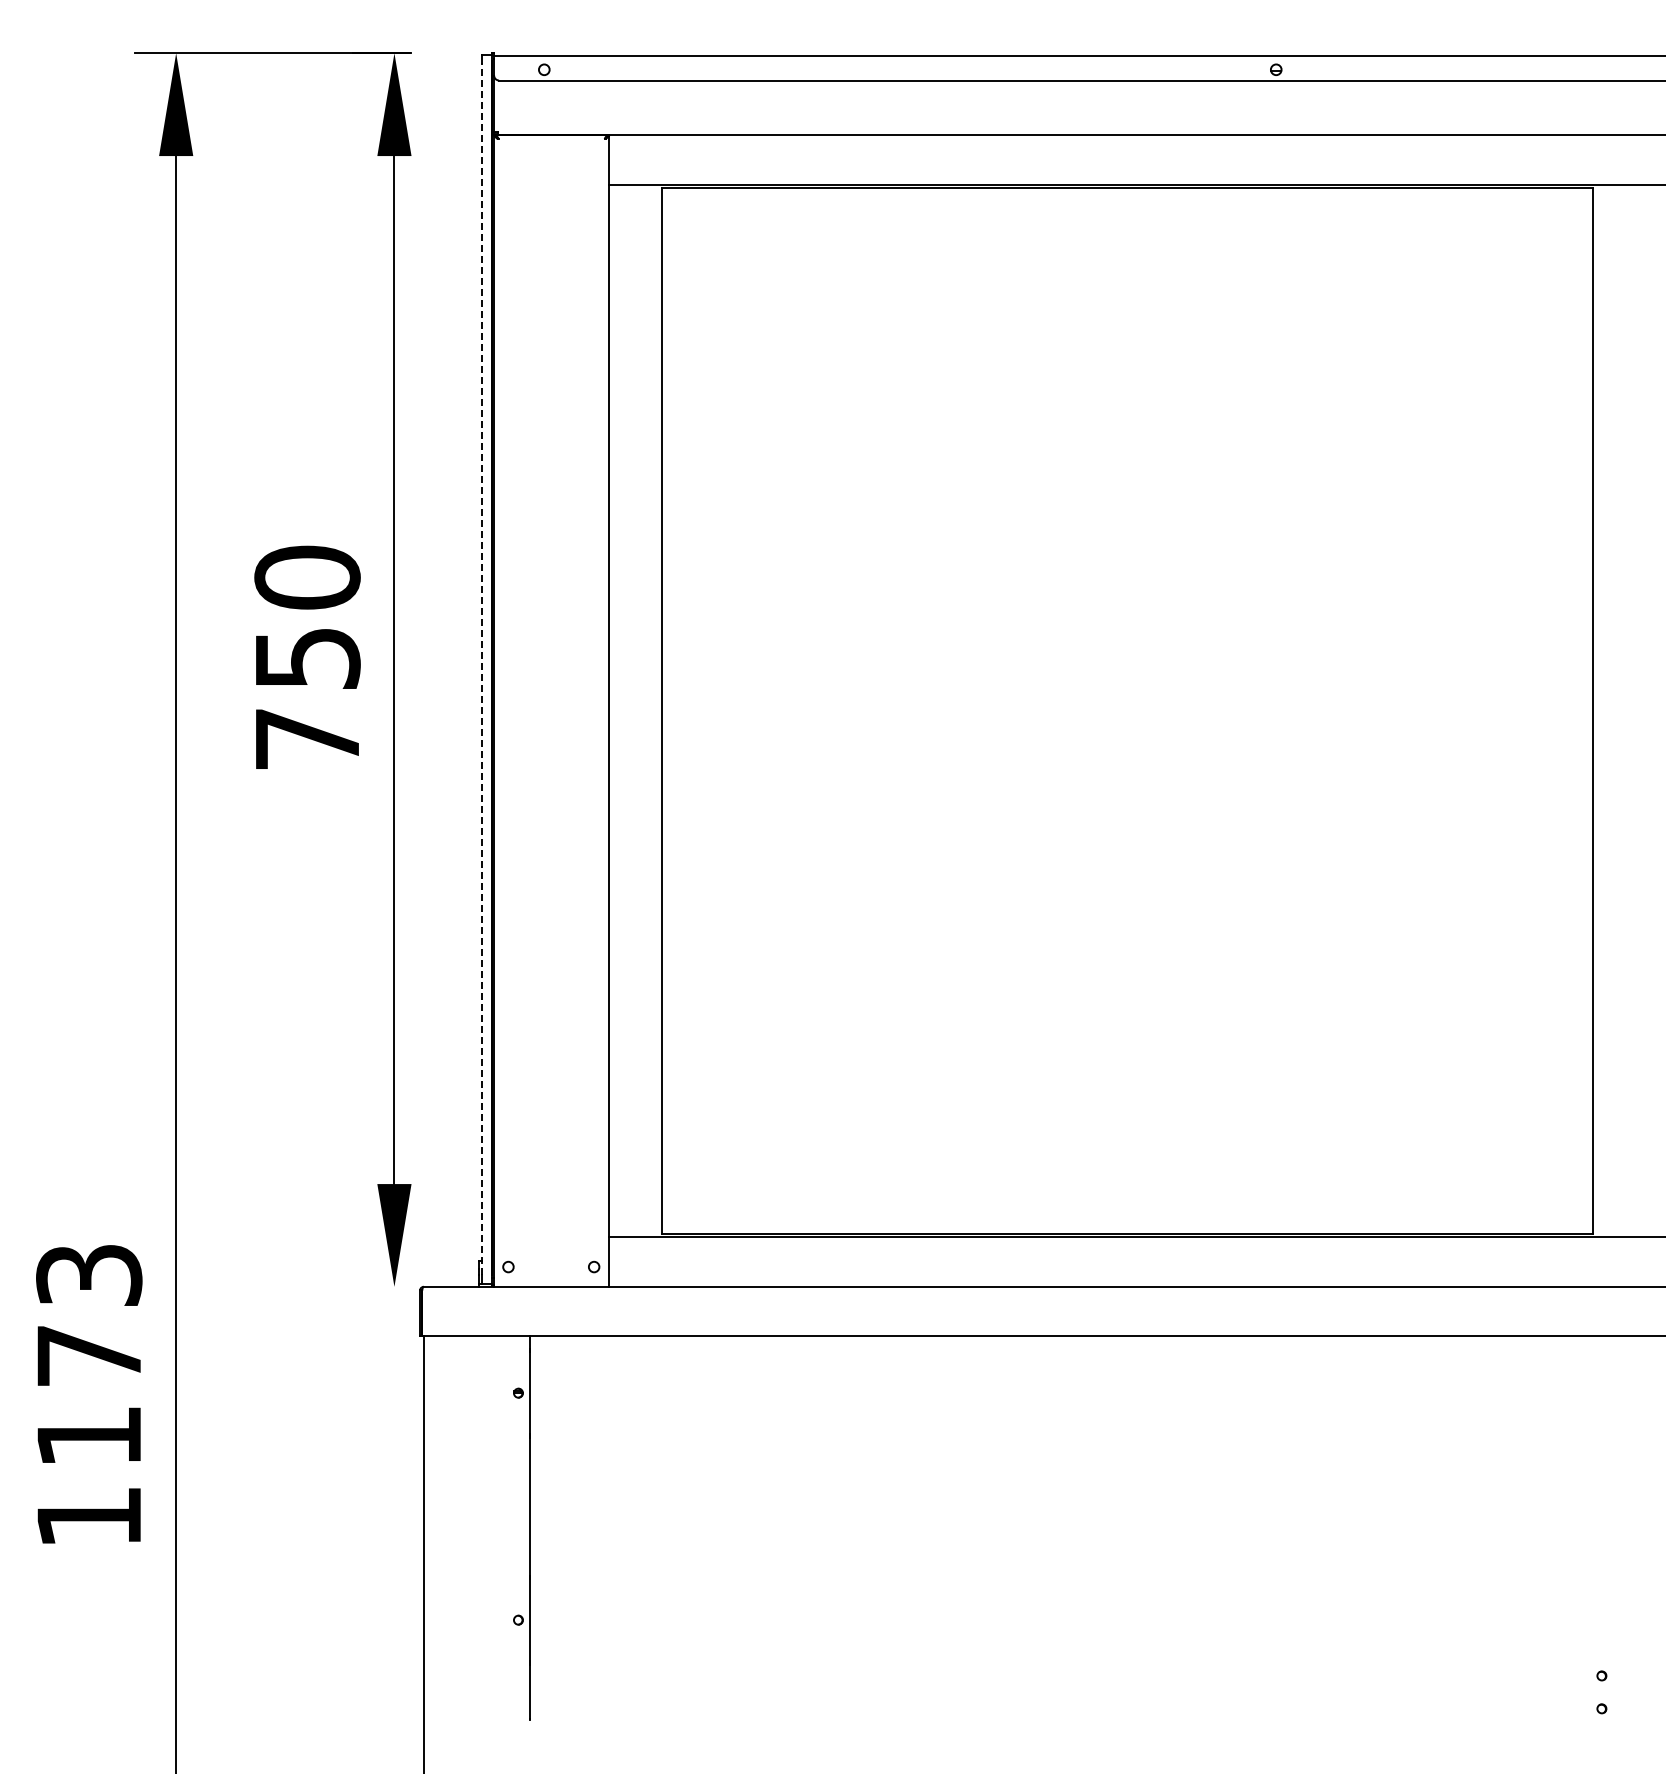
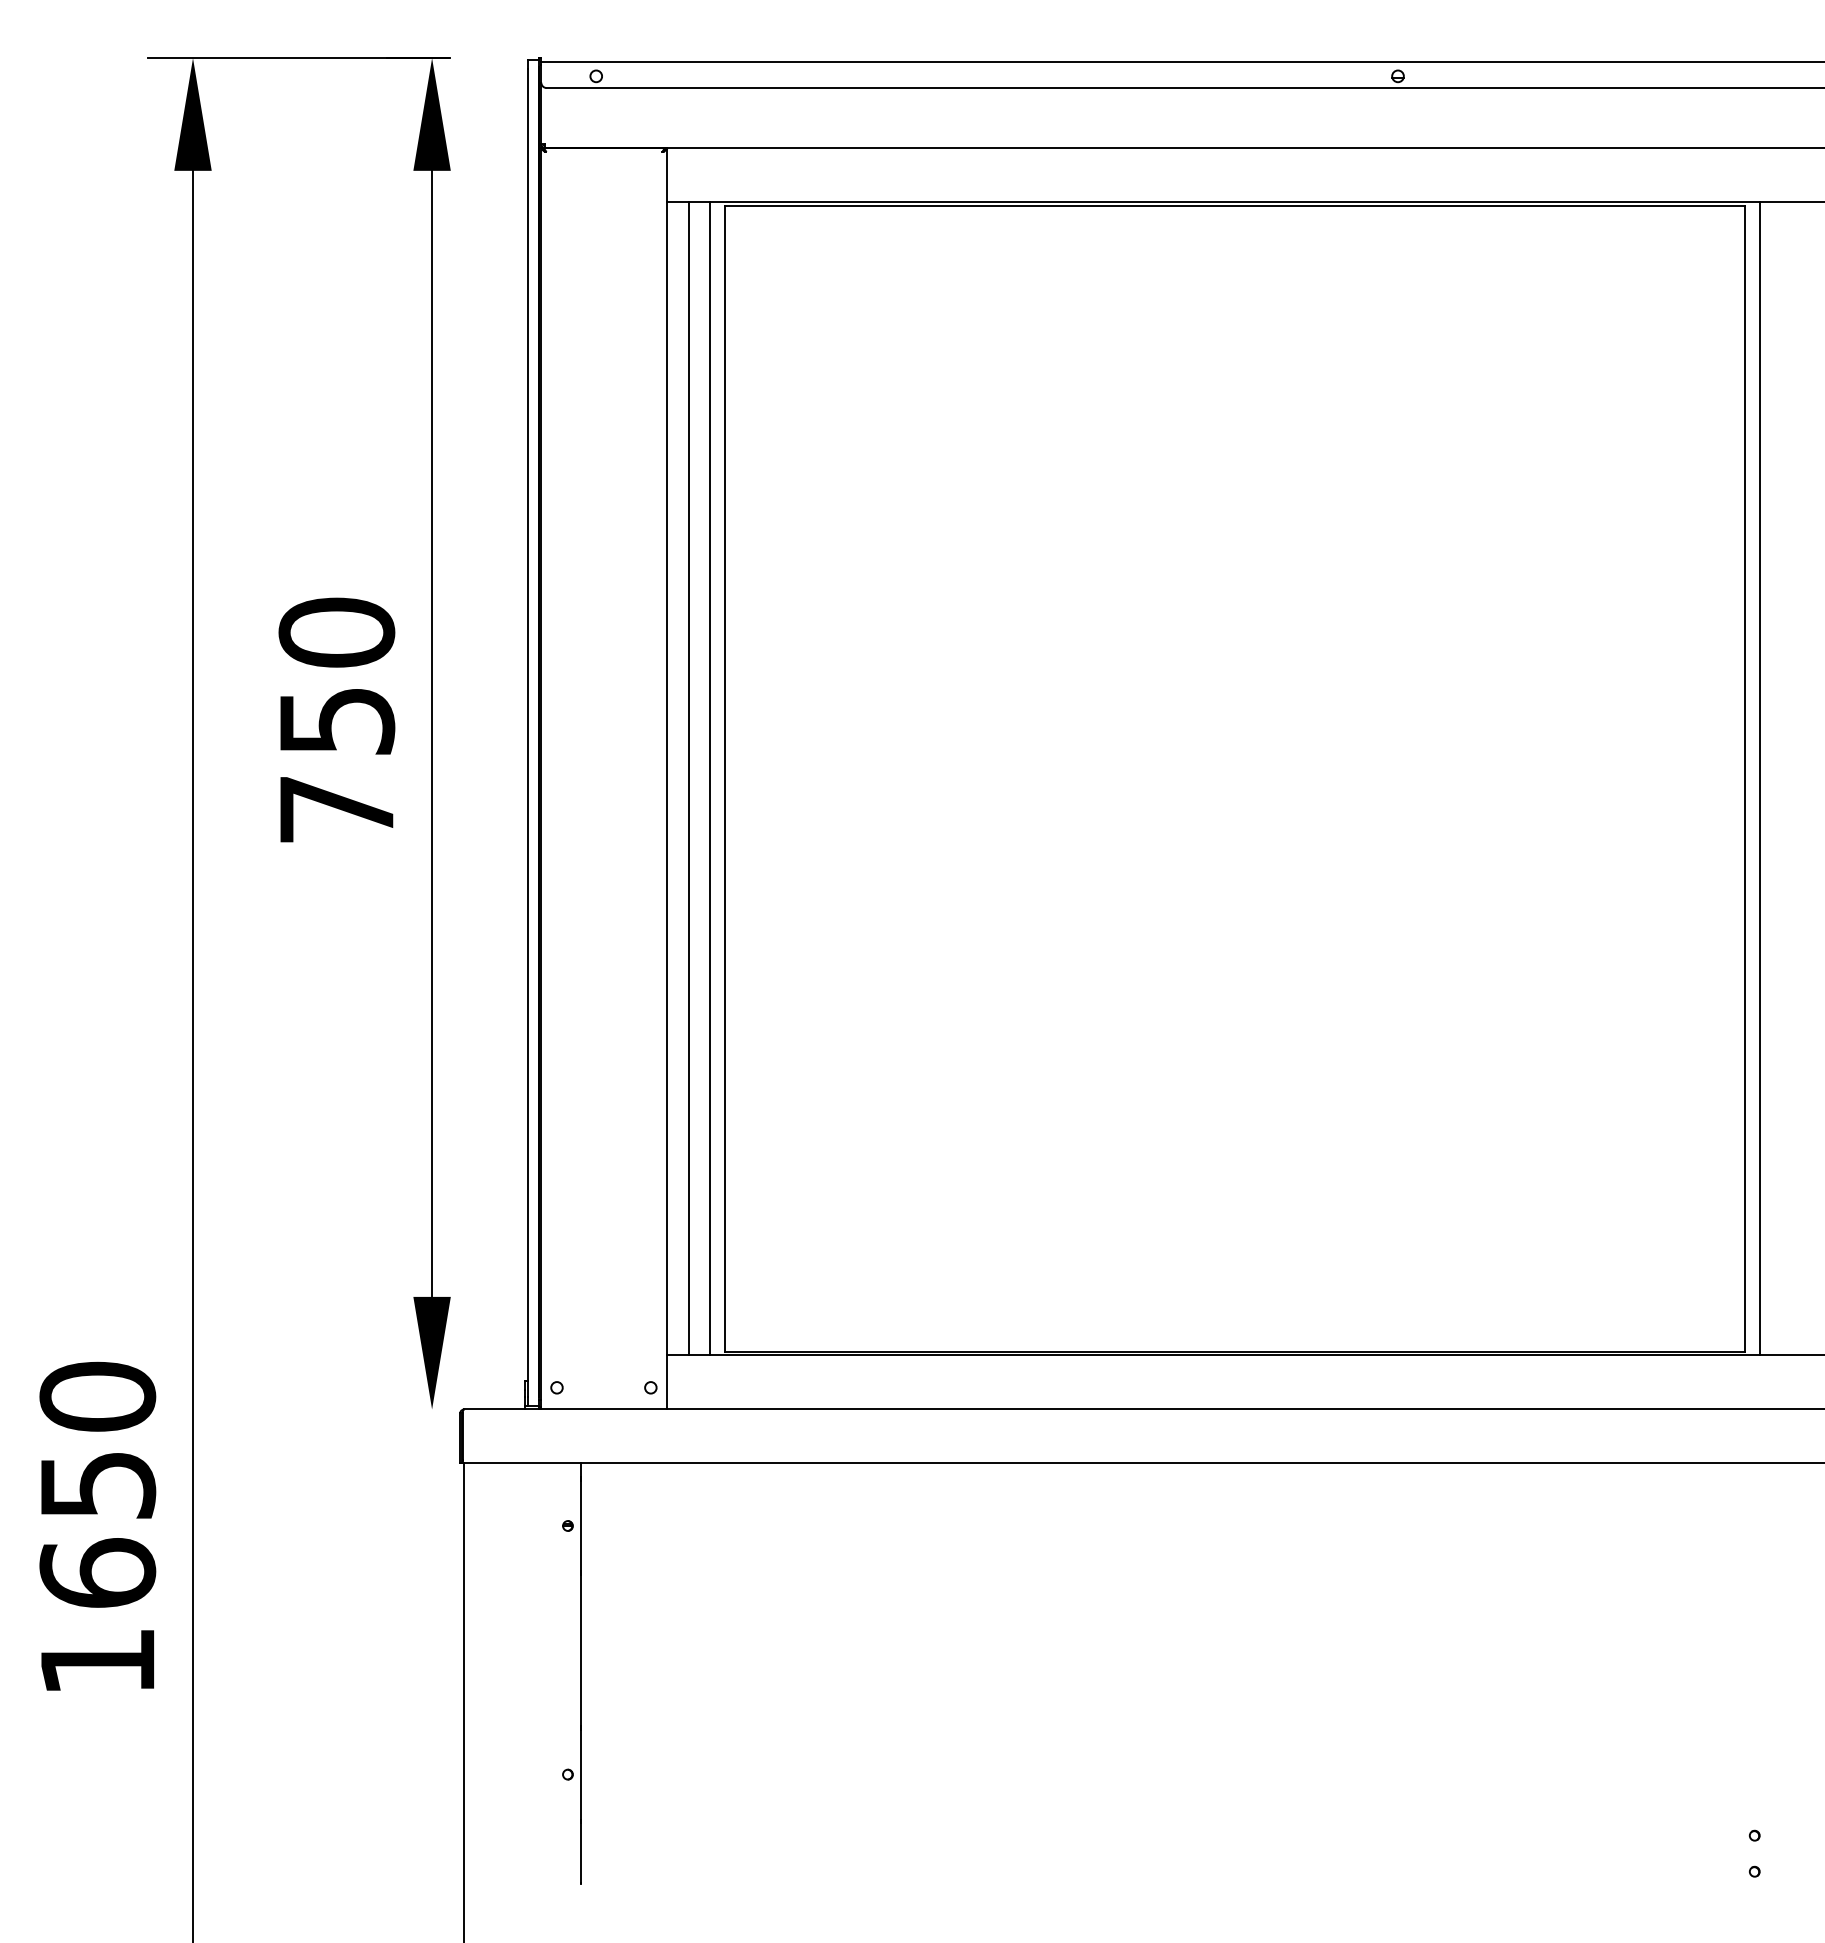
line: (482, 668) -> (528, 732), dashed -> solid
line: (628, 710) -> (688, 778), added
line: (647, 710) -> (709, 778), added
line: (1606, 710) -> (1759, 778), added
text: (89, 1355) -> (98, 1484), 1173 -> 1650

